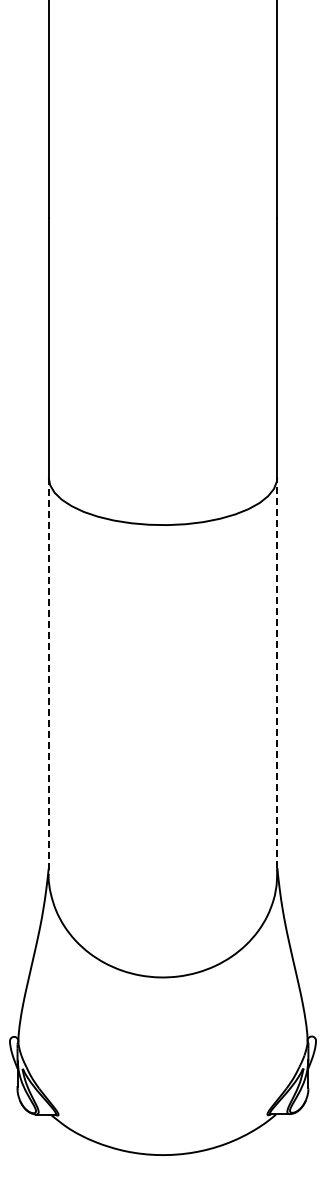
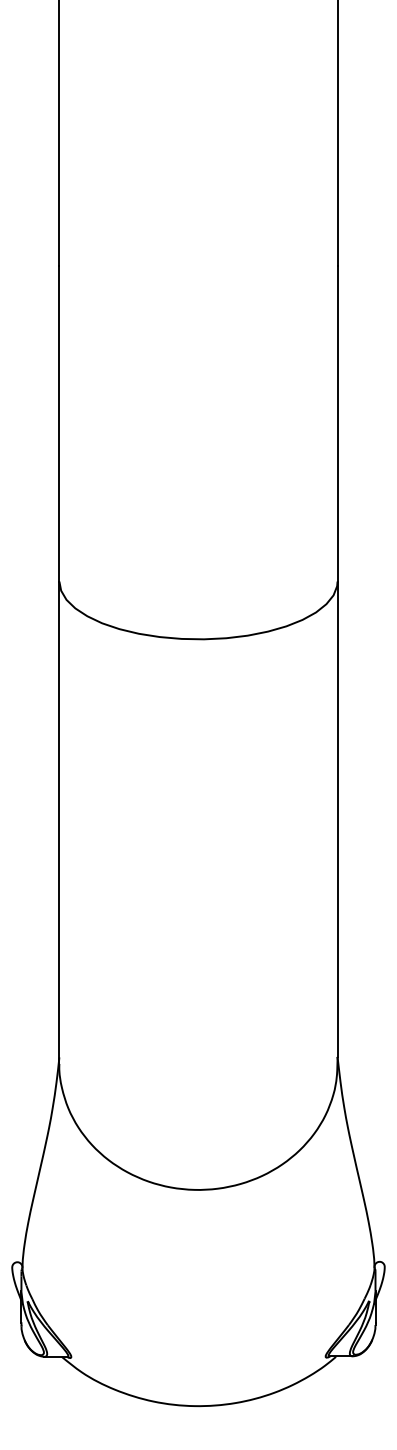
line: (277, 672) -> (337, 818), dashed -> solid
line: (48, 676) -> (59, 823), dashed -> solid

